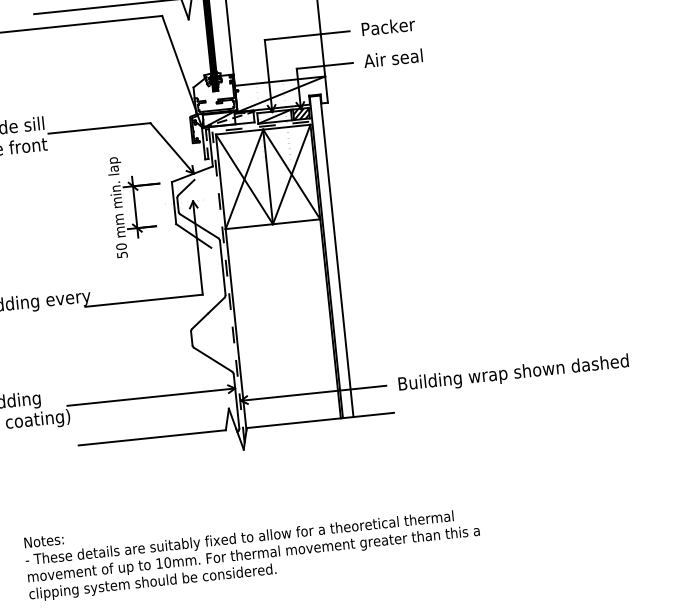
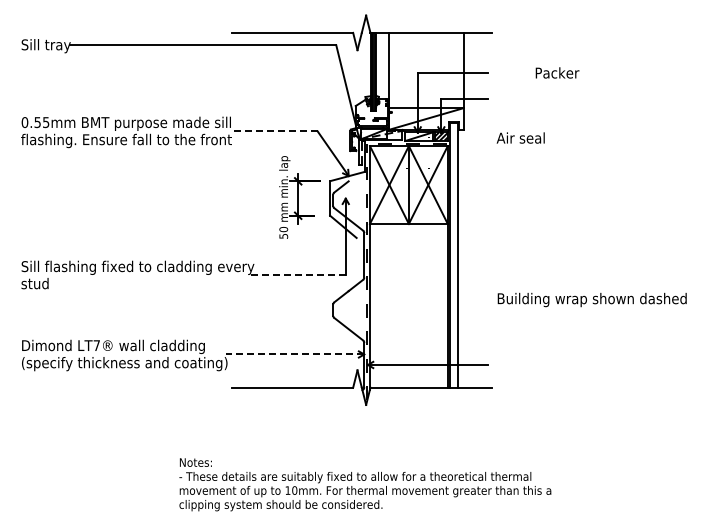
text: (388, 26) -> (557, 72), moved
text: (392, 57) -> (520, 137), moved
line: (99, 128) -> (275, 131), solid -> dashed
line: (144, 300) -> (297, 275), solid -> dashed
text: (512, 373) -> (591, 299), moved
line: (151, 397) -> (295, 354), solid -> dashed

